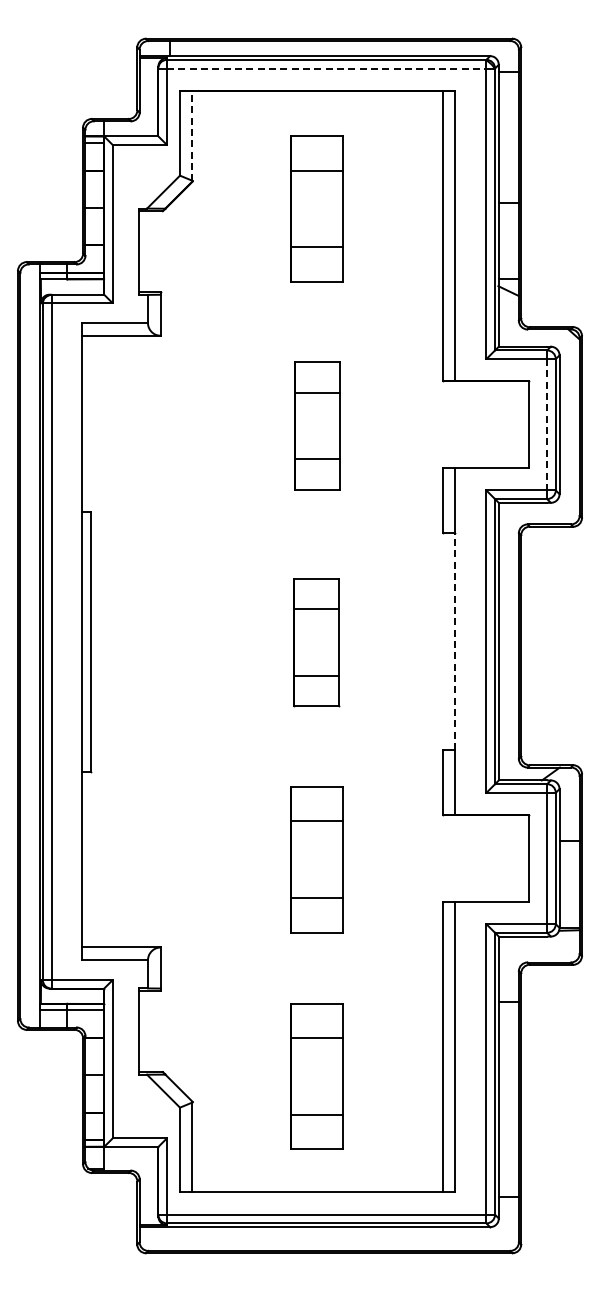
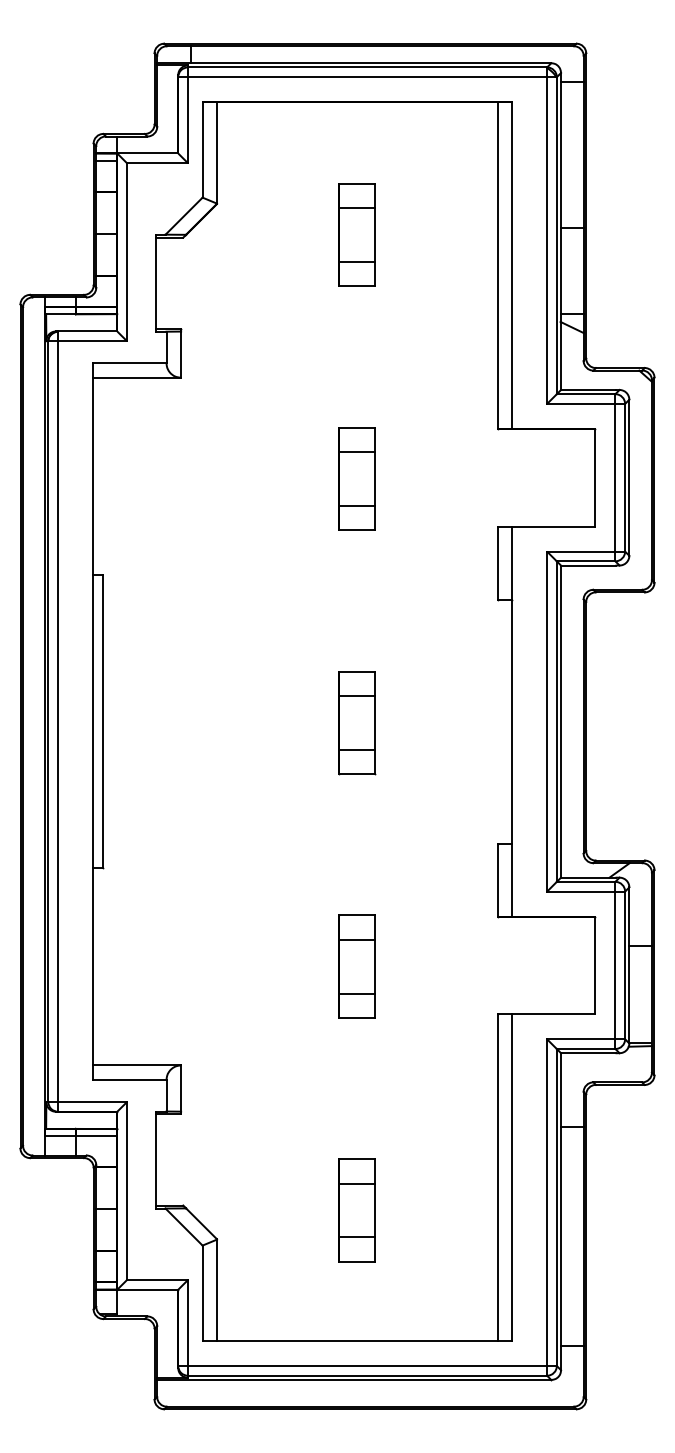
line: (326, 68) -> (367, 77), dashed -> solid
line: (192, 135) -> (216, 152), dashed -> solid
part: (316, 208) -> (356, 234), size x0.62
line: (547, 424) -> (615, 477), dashed -> solid
part: (316, 425) -> (356, 478), size x0.71
line: (455, 641) -> (512, 721), dashed -> solid
part: (317, 642) -> (357, 722), size x0.71
part: (316, 859) -> (356, 966), size x0.62
part: (316, 1076) -> (356, 1210), size x0.62

